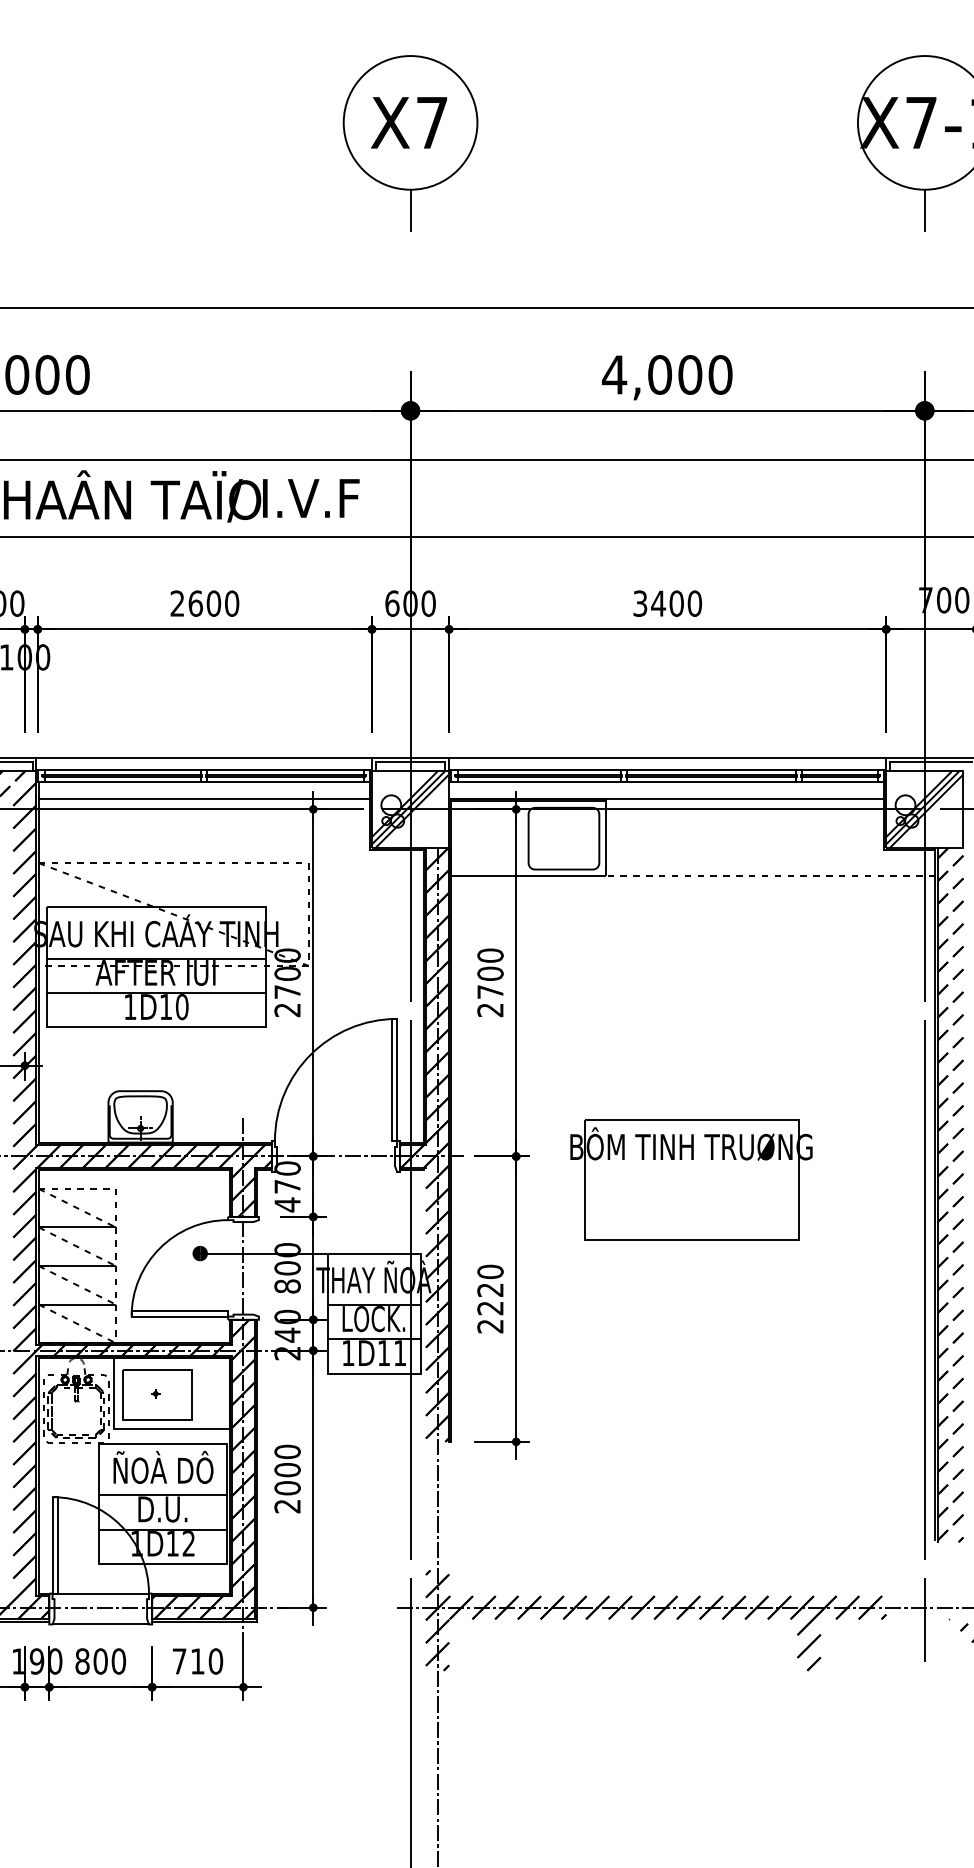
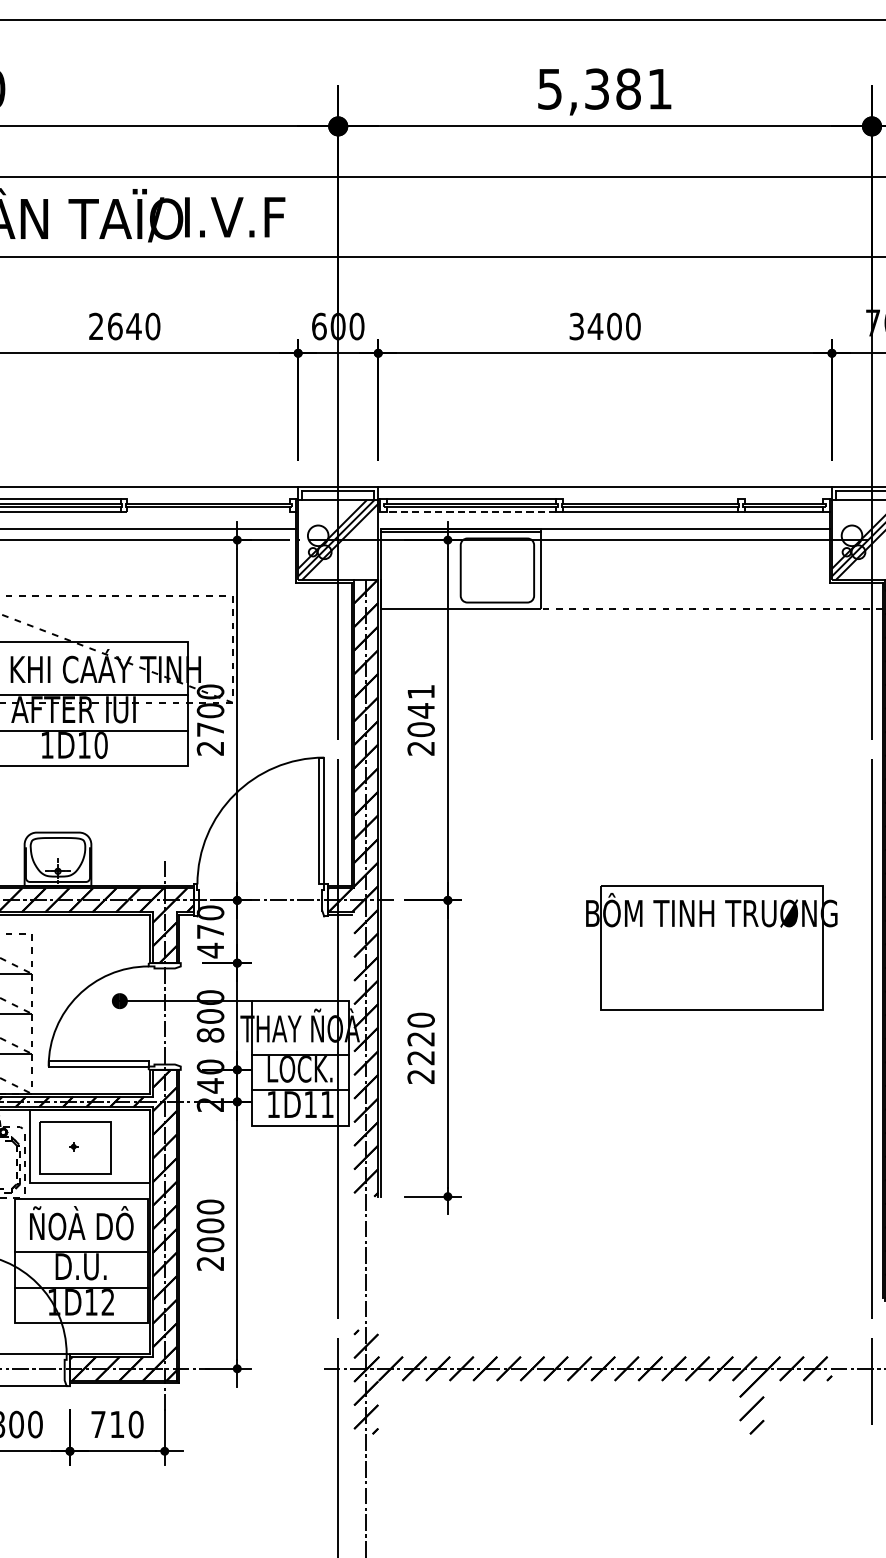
text: (667, 374) -> (604, 88), 4,000 -> 5,381
text: (213, 603) -> (133, 326), 2600 -> 2640
line: (285, 769) -> (208, 498), removed
line: (711, 769) -> (650, 498), removed
line: (839, 769) -> (783, 498), removed
line: (285, 782) -> (208, 512), removed
line: (539, 782) -> (472, 512), solid -> dashed
text: (490, 973) -> (421, 710), 2700 -> 2041
part: (691, 1179) -> (711, 947), moved

